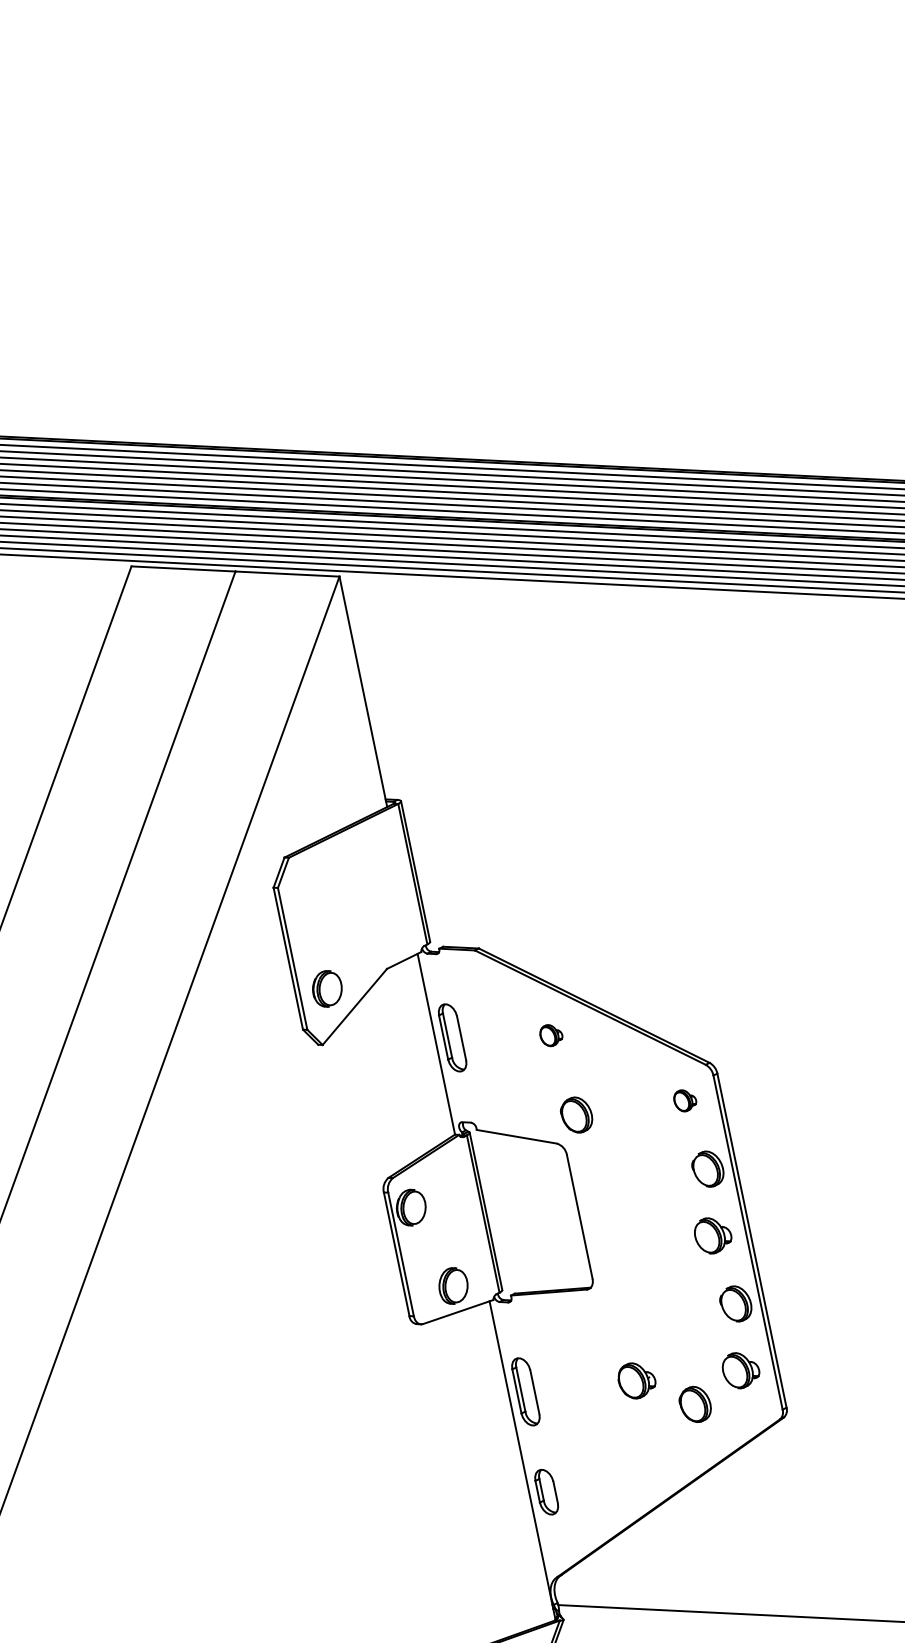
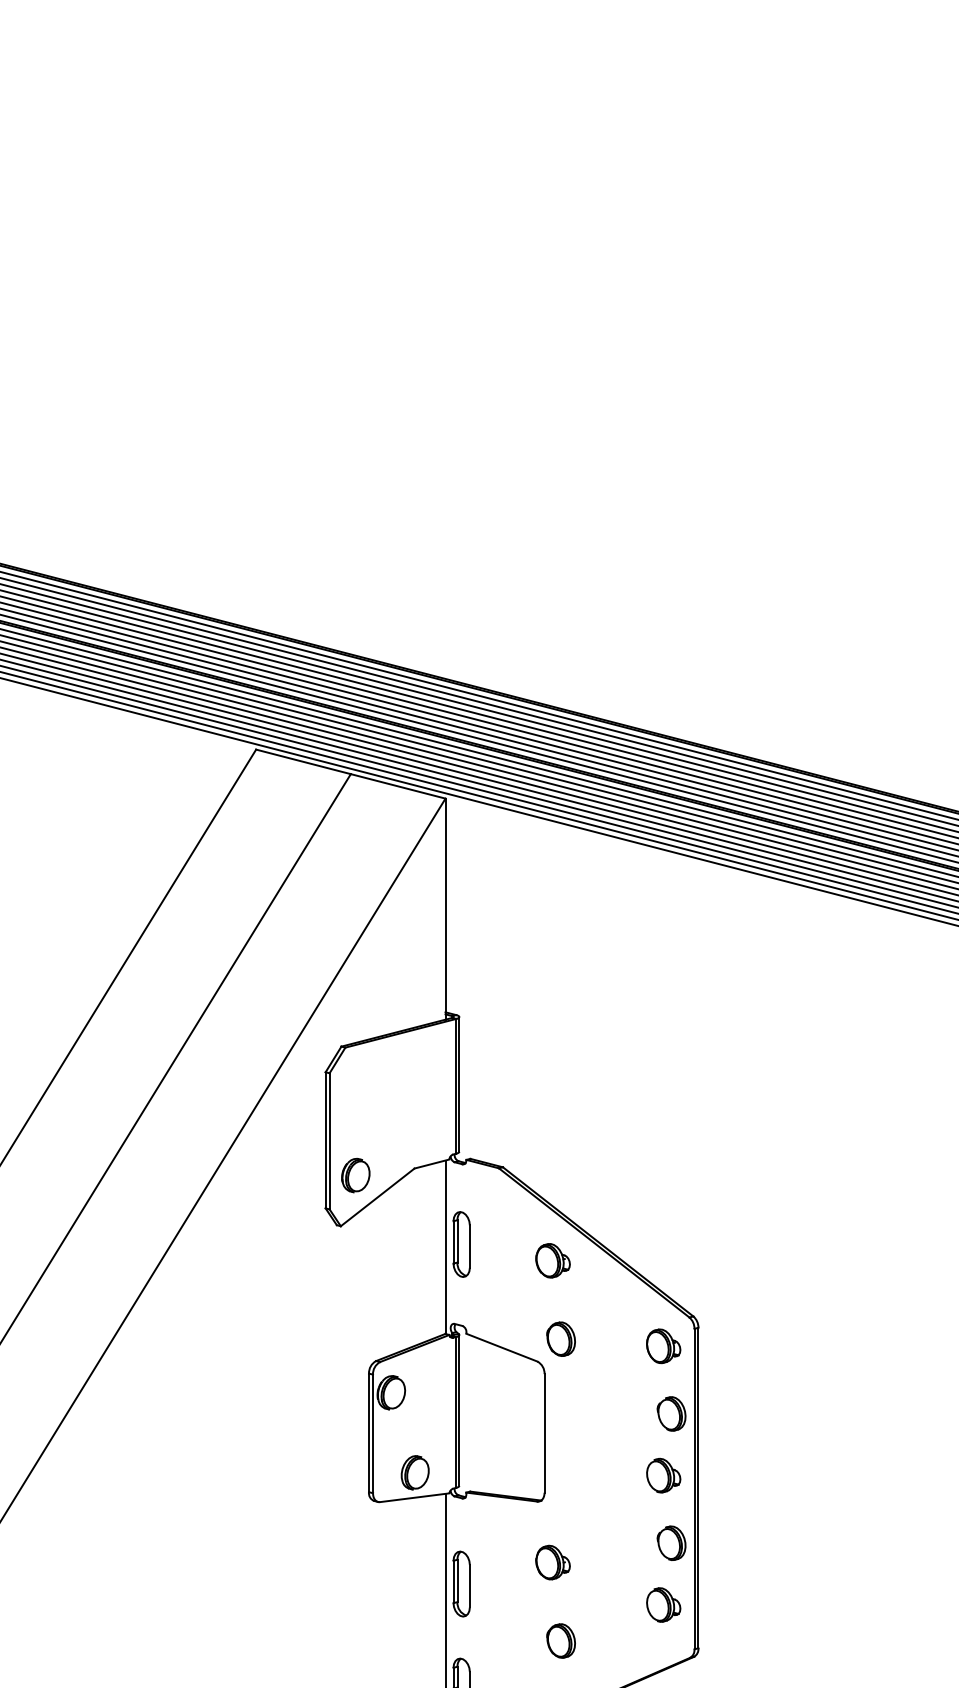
part: (550, 1034) -> (552, 1260), size x1.67
part: (684, 1100) -> (663, 1346), size x1.67
part: (636, 1380) -> (552, 1562), moved
part: (694, 1404) -> (560, 1640), moved

